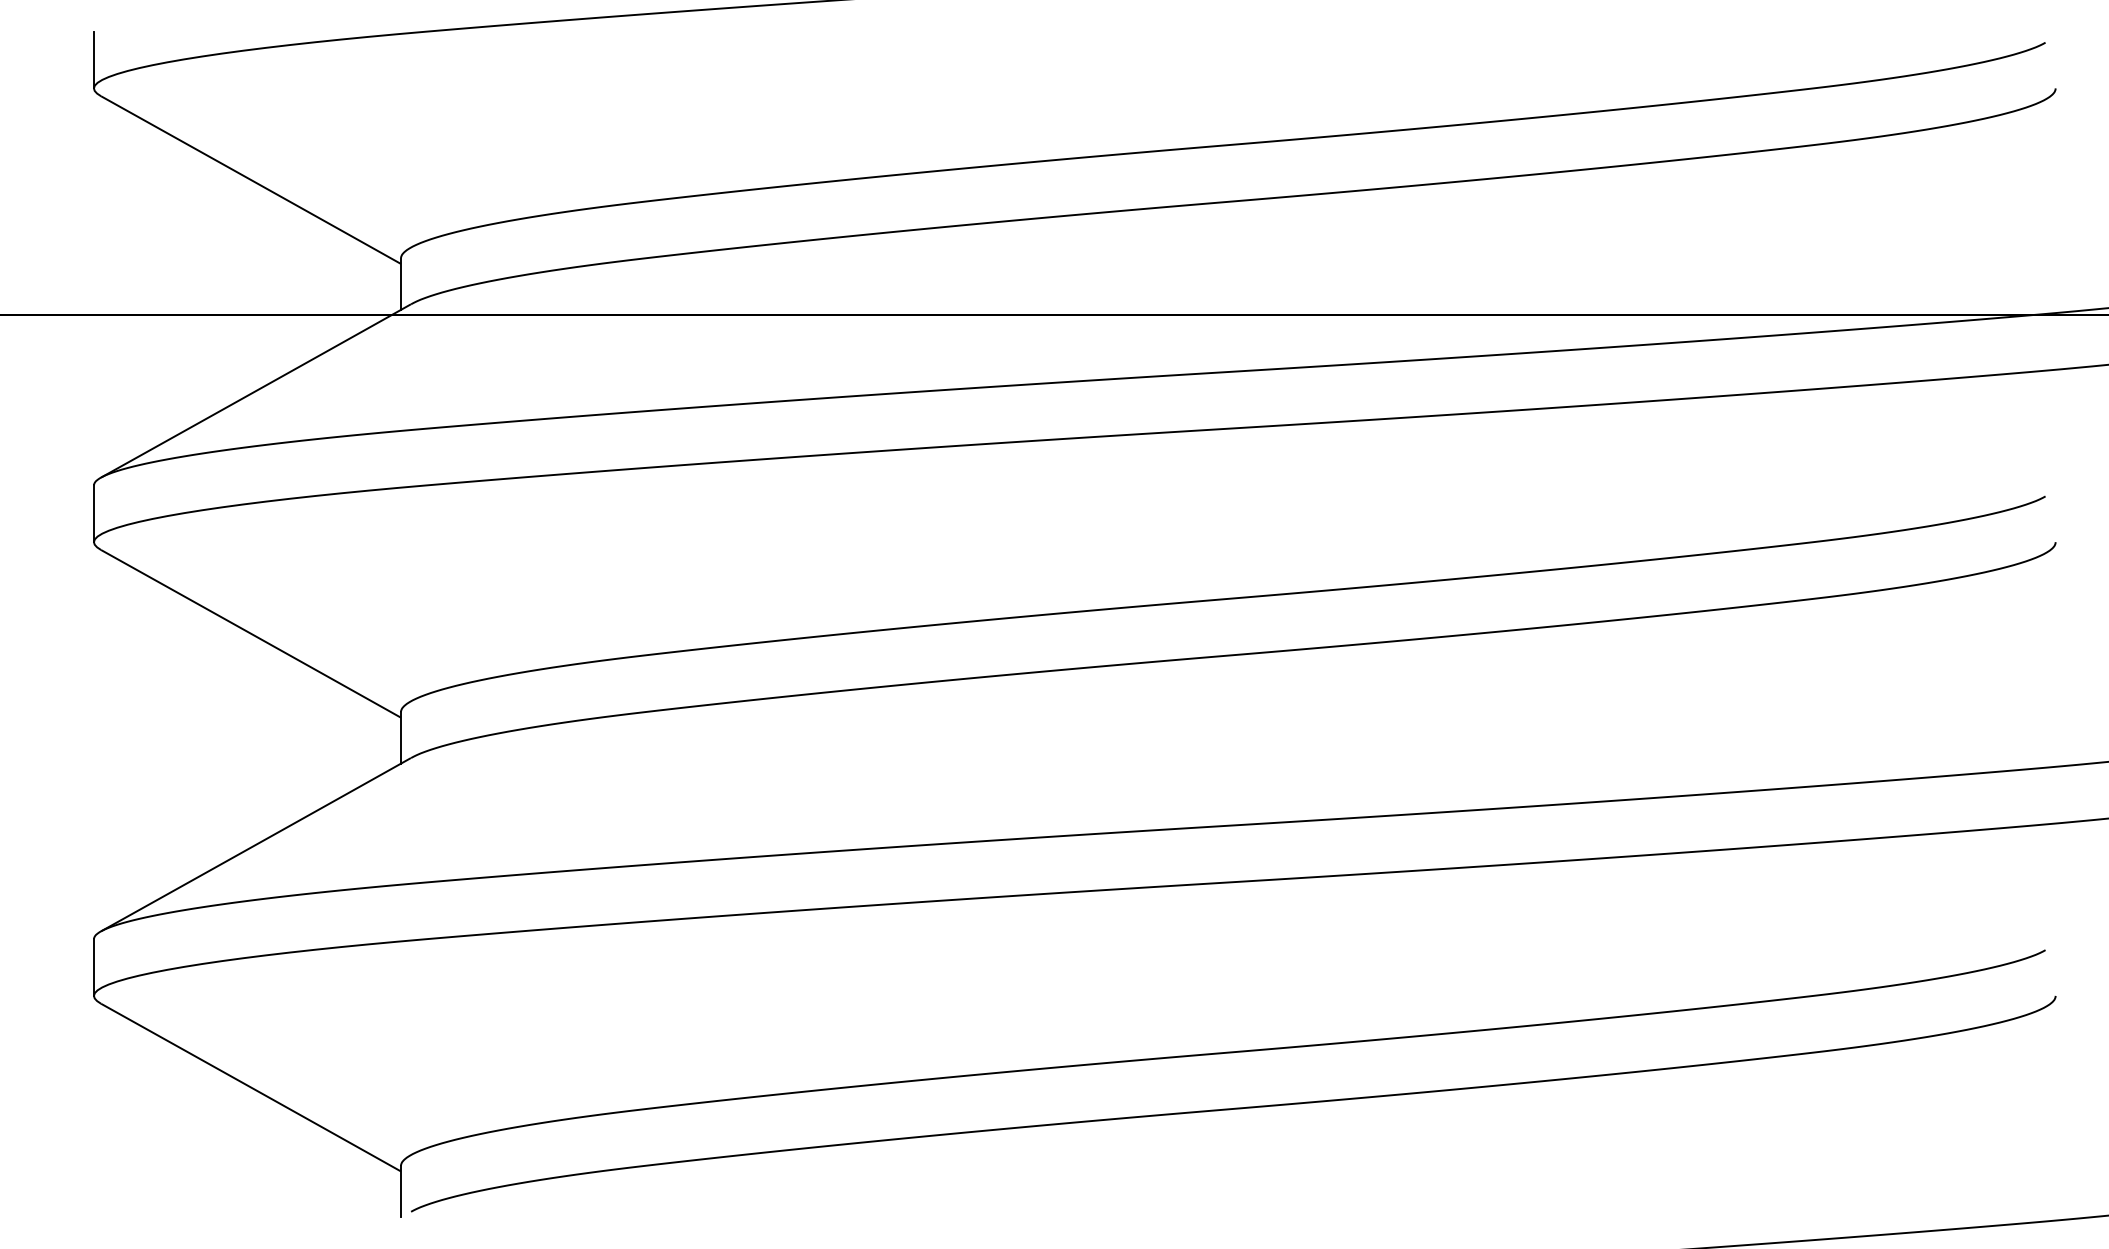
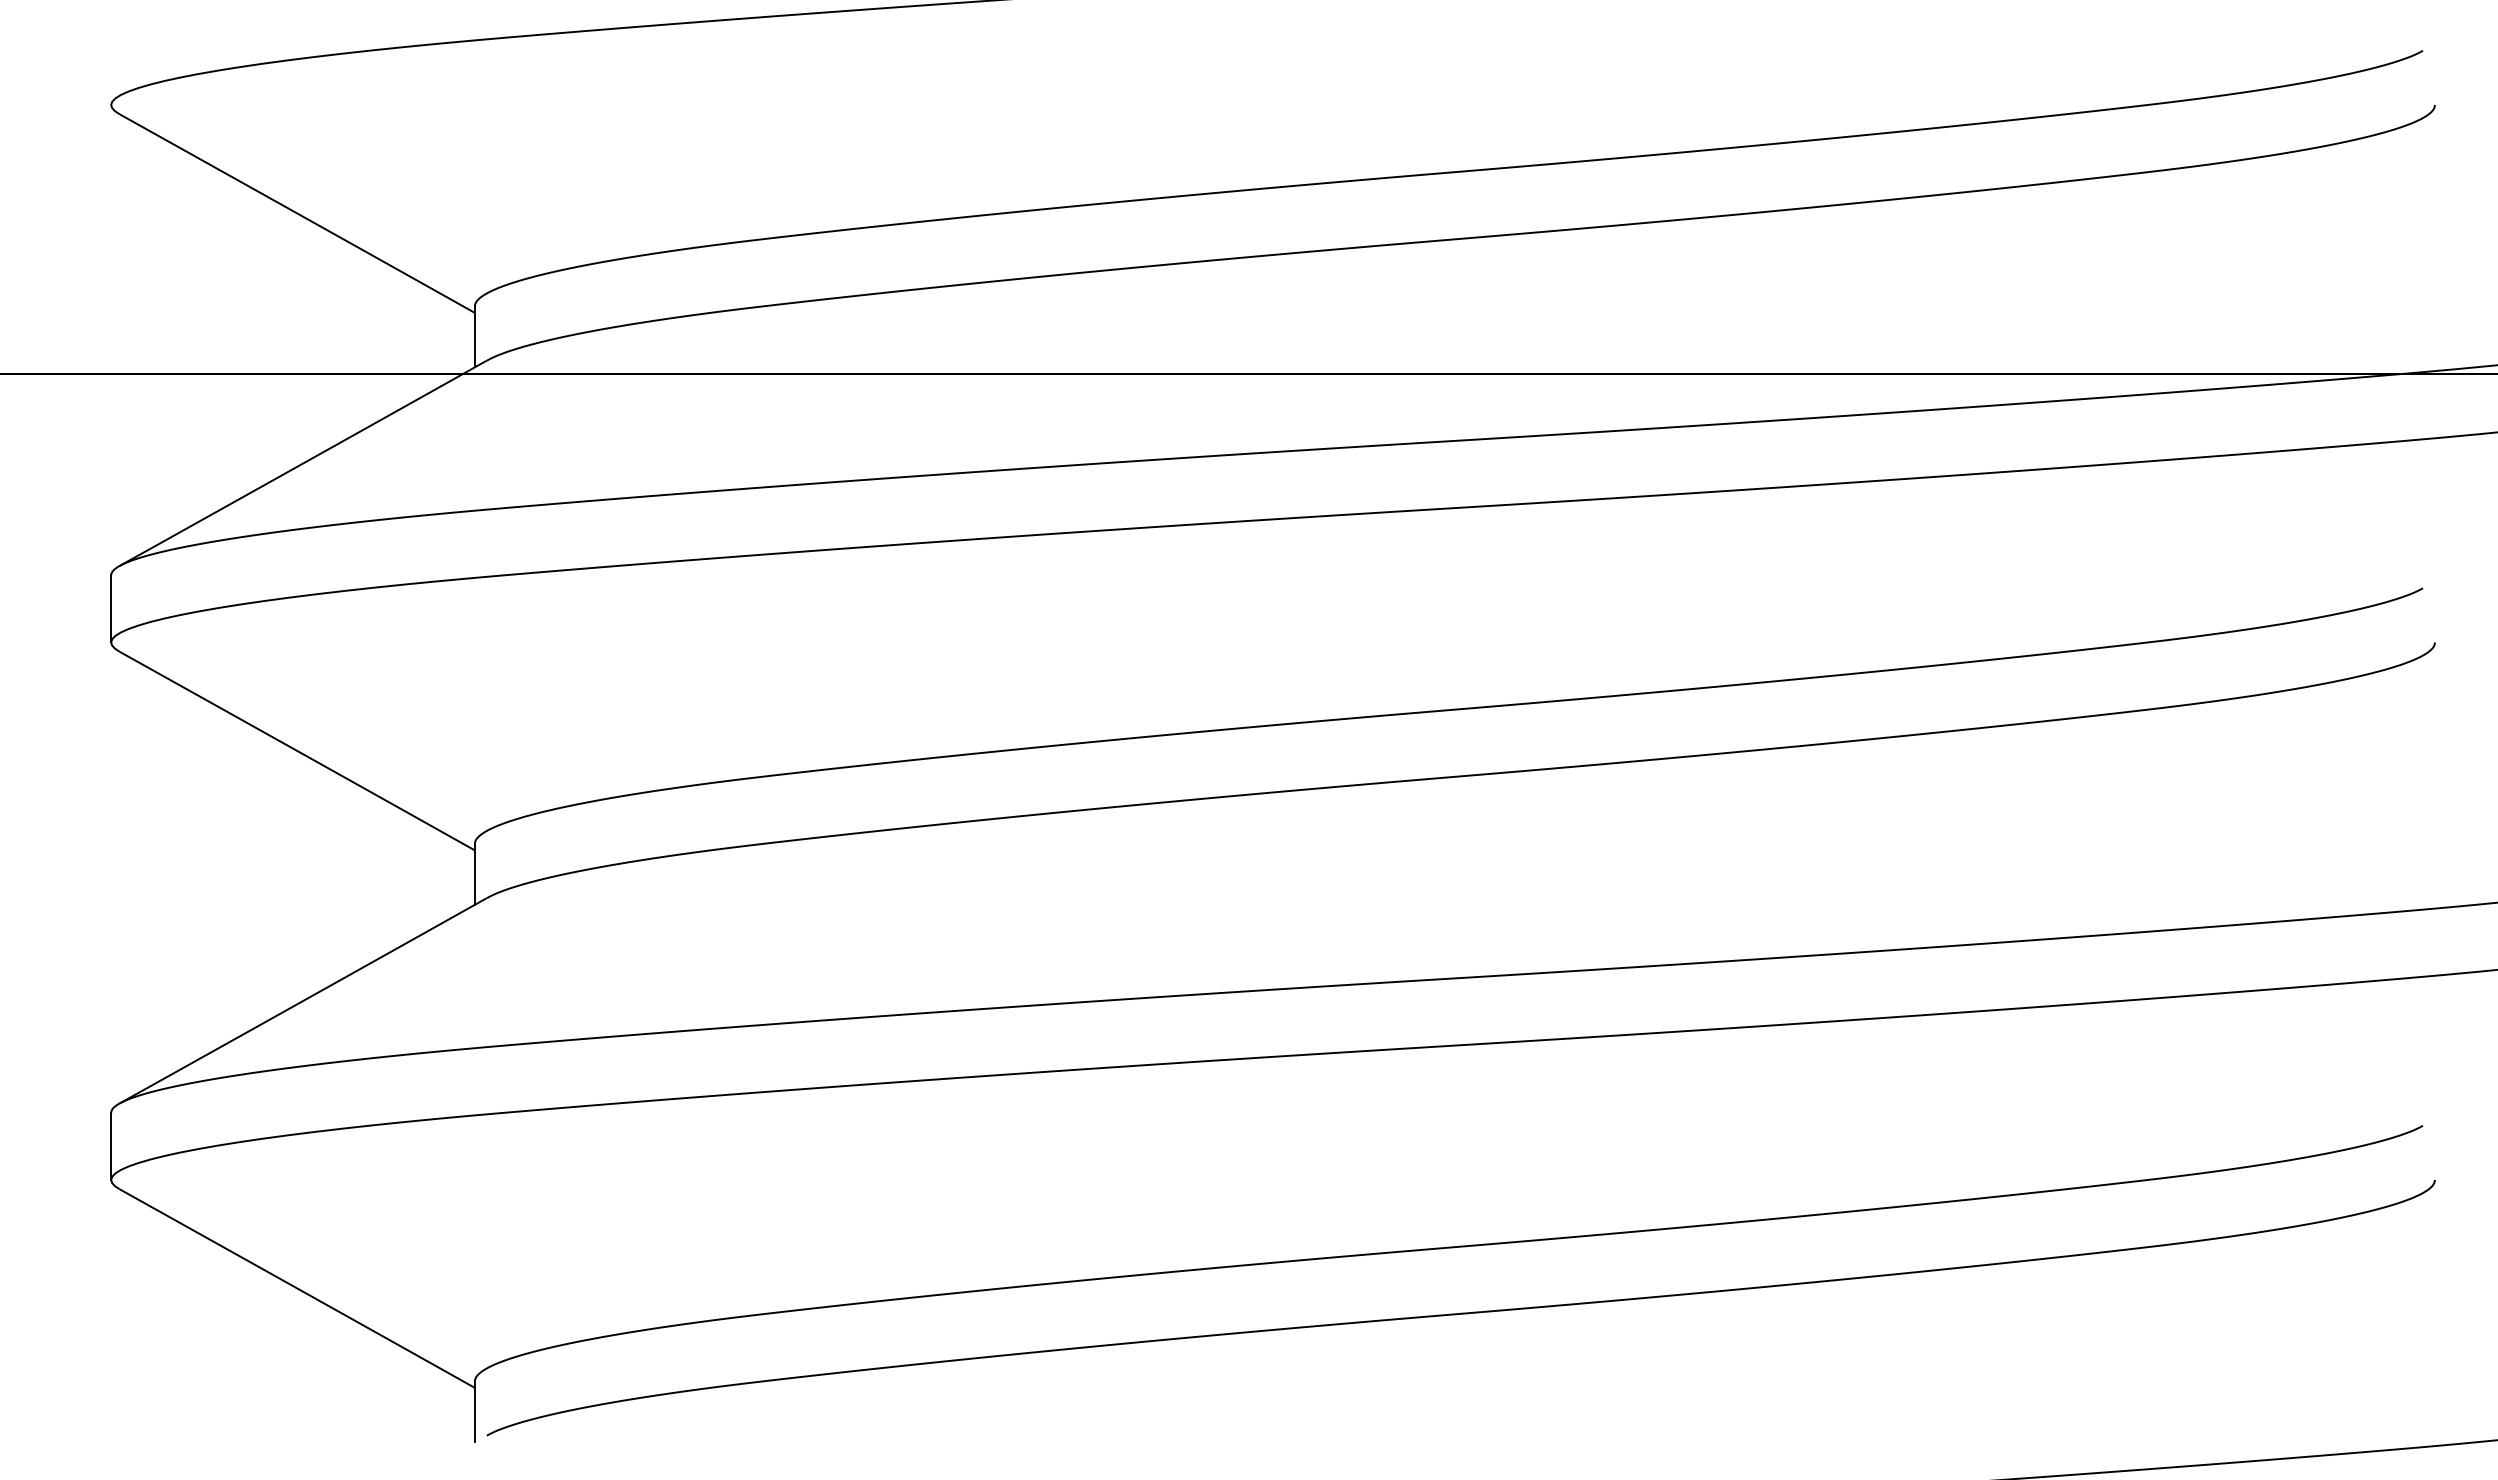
line: (94, 59) -> (111, 70), removed

